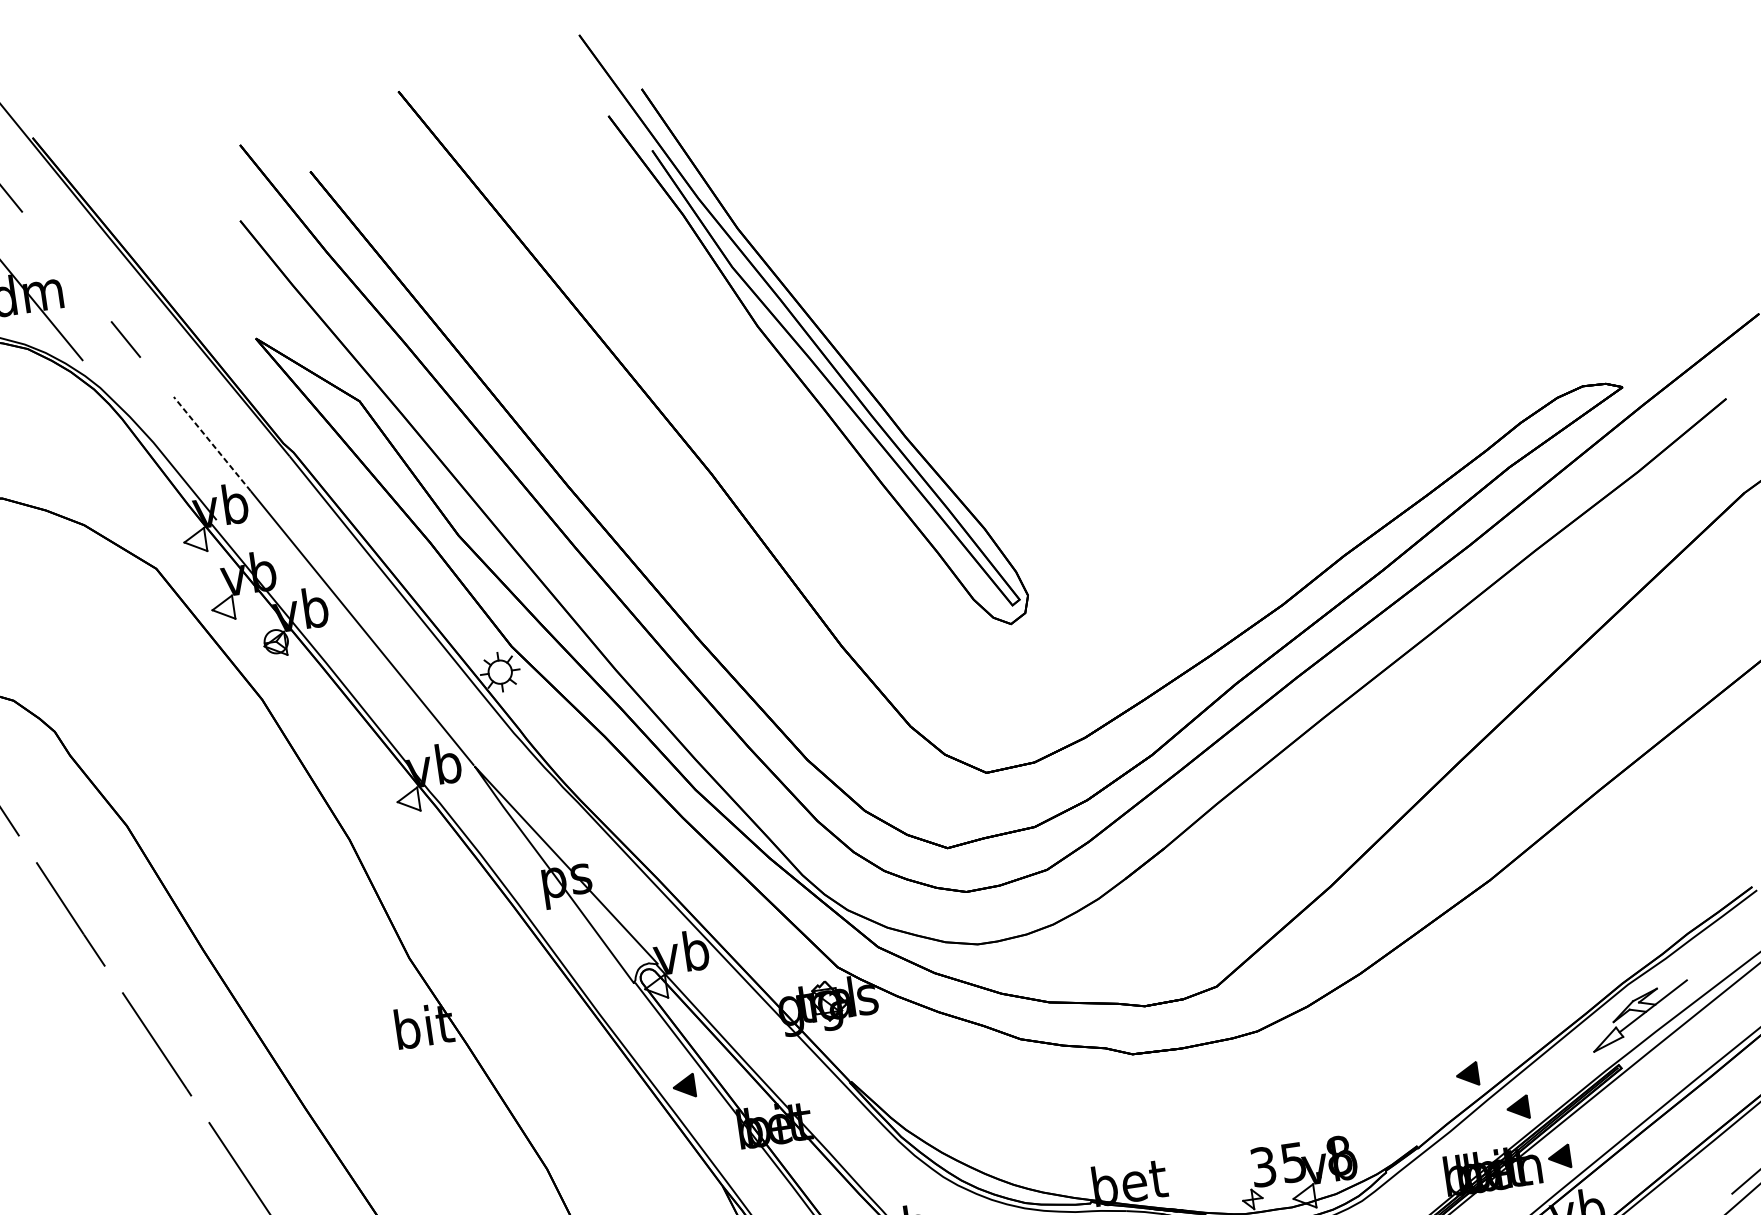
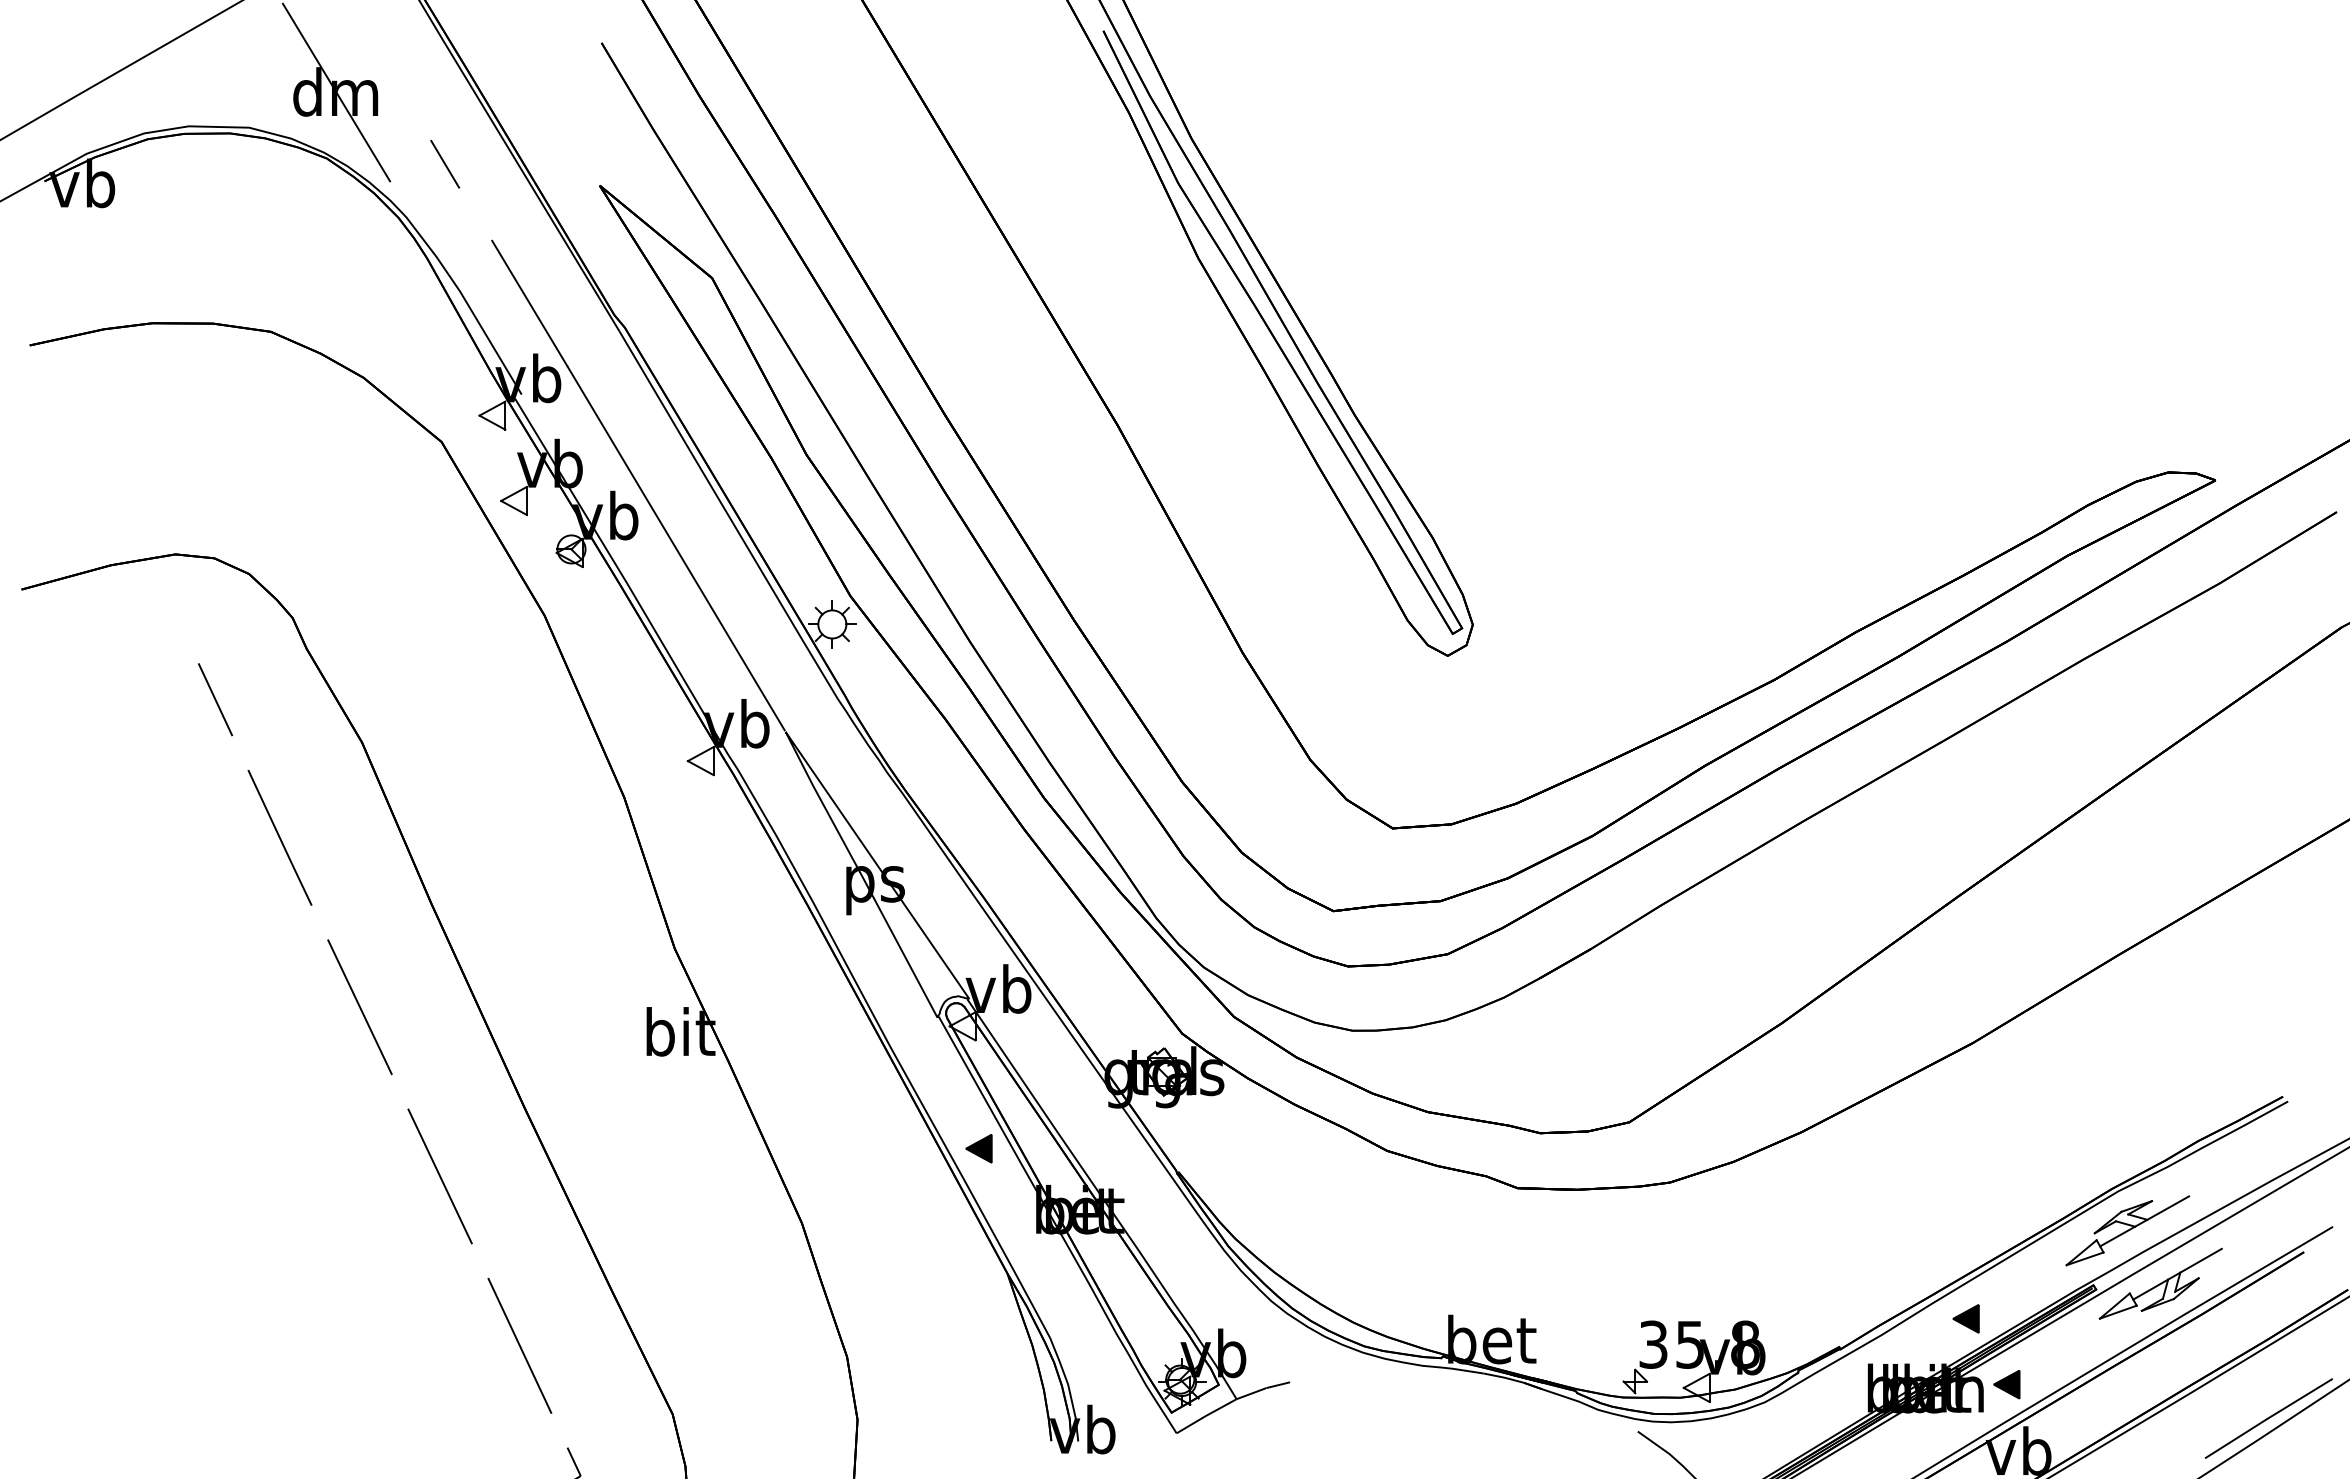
line: (212, 444) -> (529, 303), dashed -> solid
part: (1673, 1055) -> (2160, 1283), added
part: (1467, 1074) -> (1911, 1270), removed

